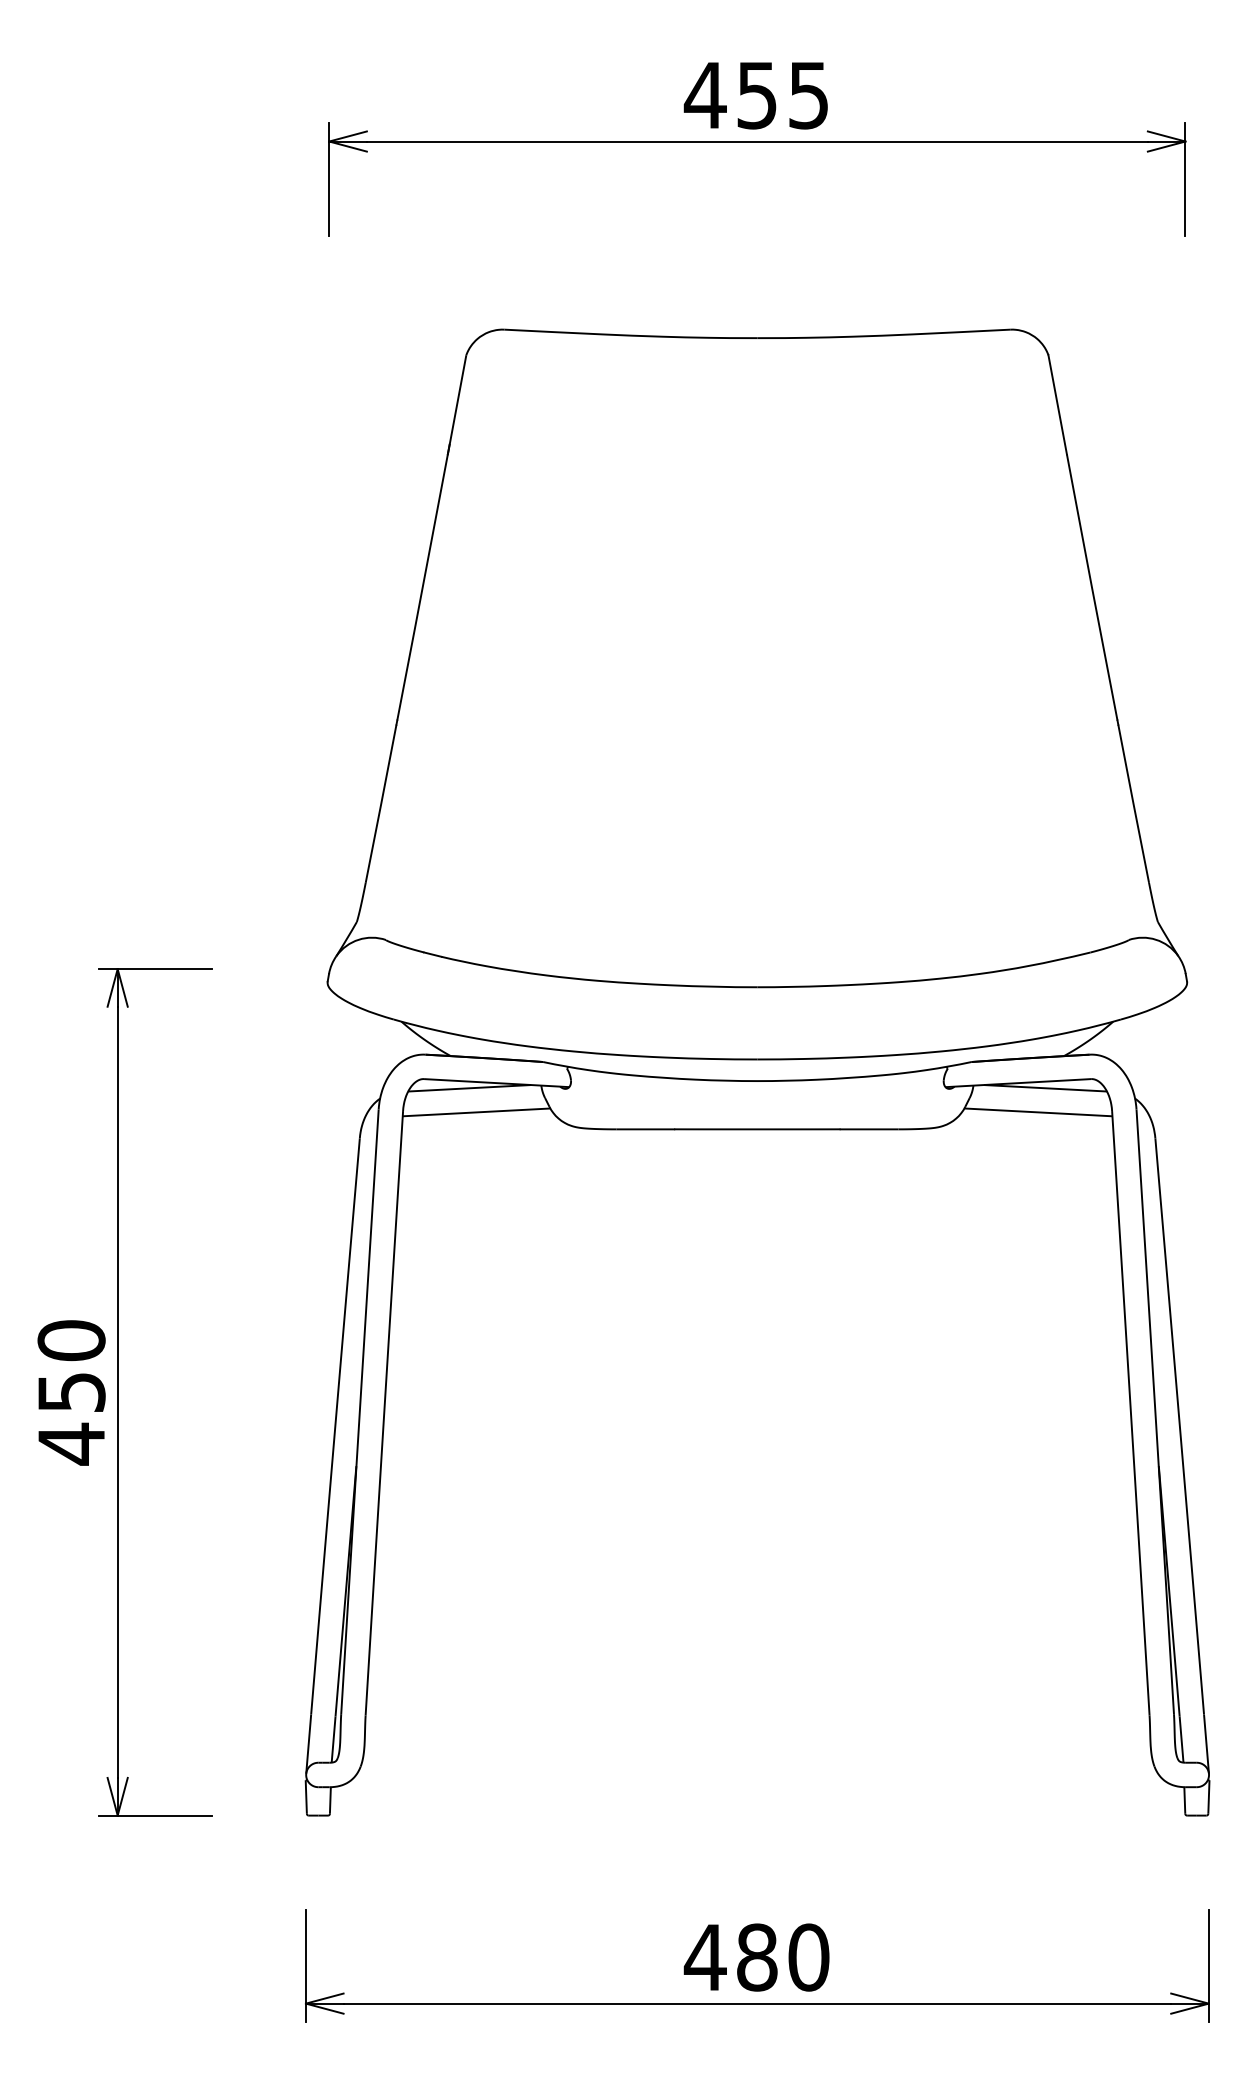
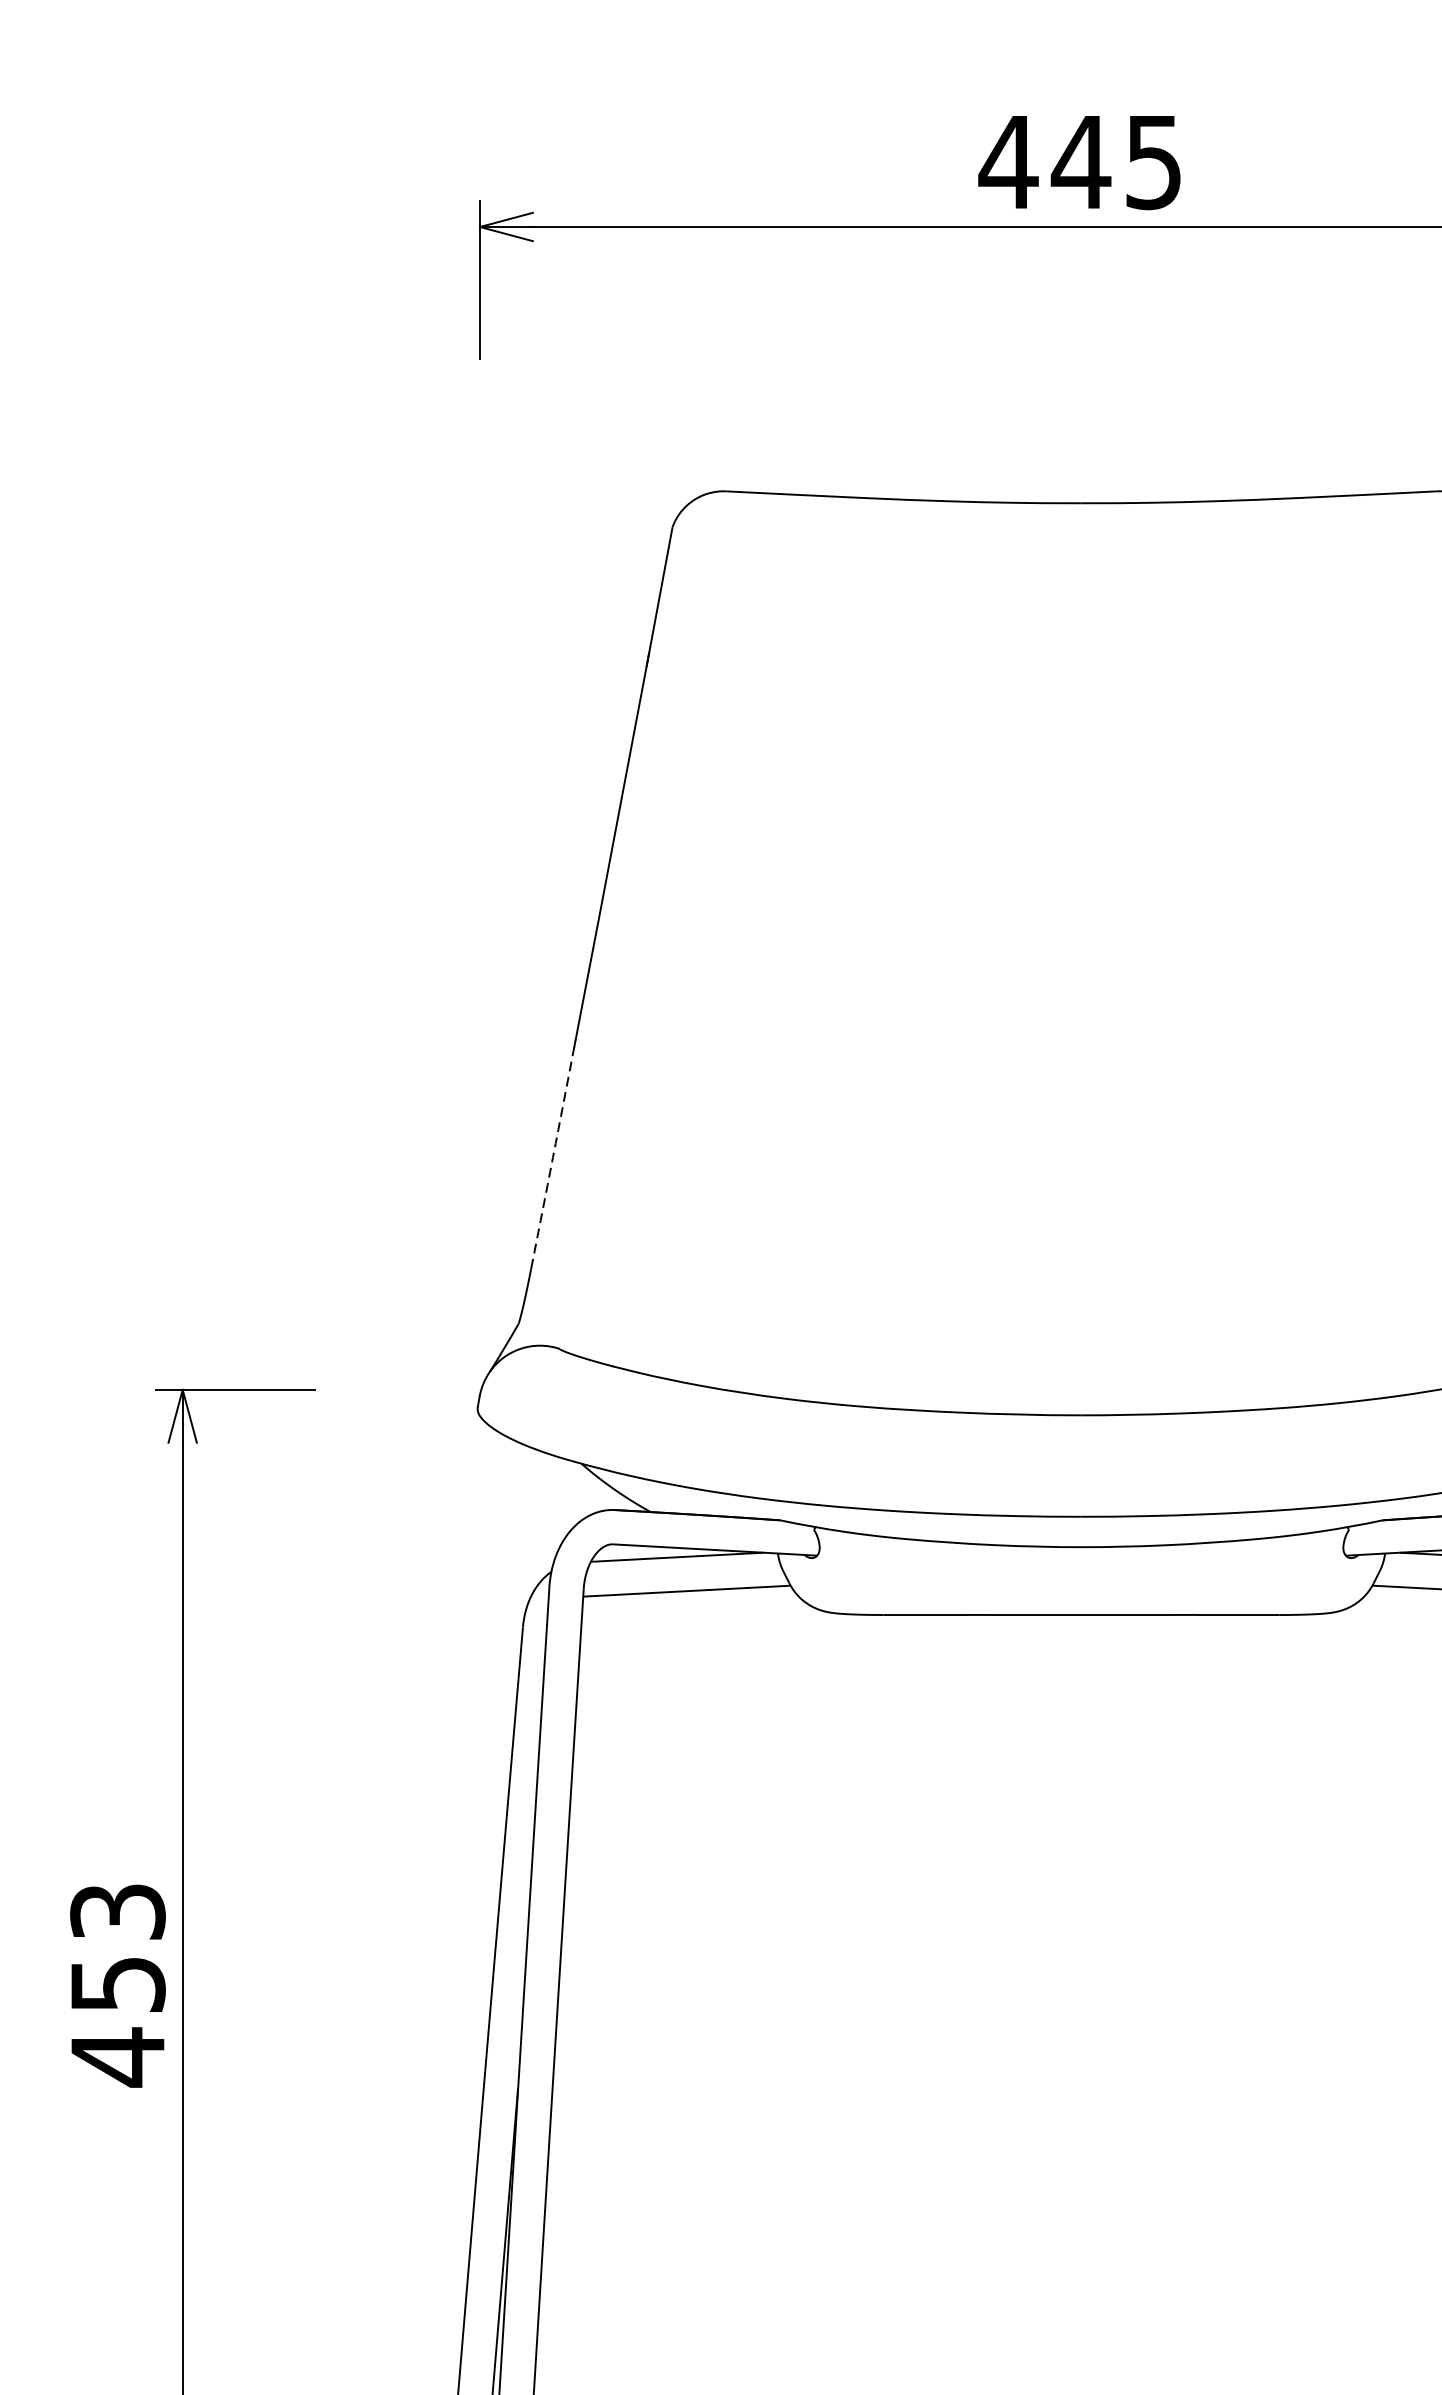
text: (756, 95) -> (1080, 162), 455 -> 445
arc: (381, 803) -> (553, 1157), solid -> dashed
text: (71, 1340) -> (117, 1911), 450 -> 453

